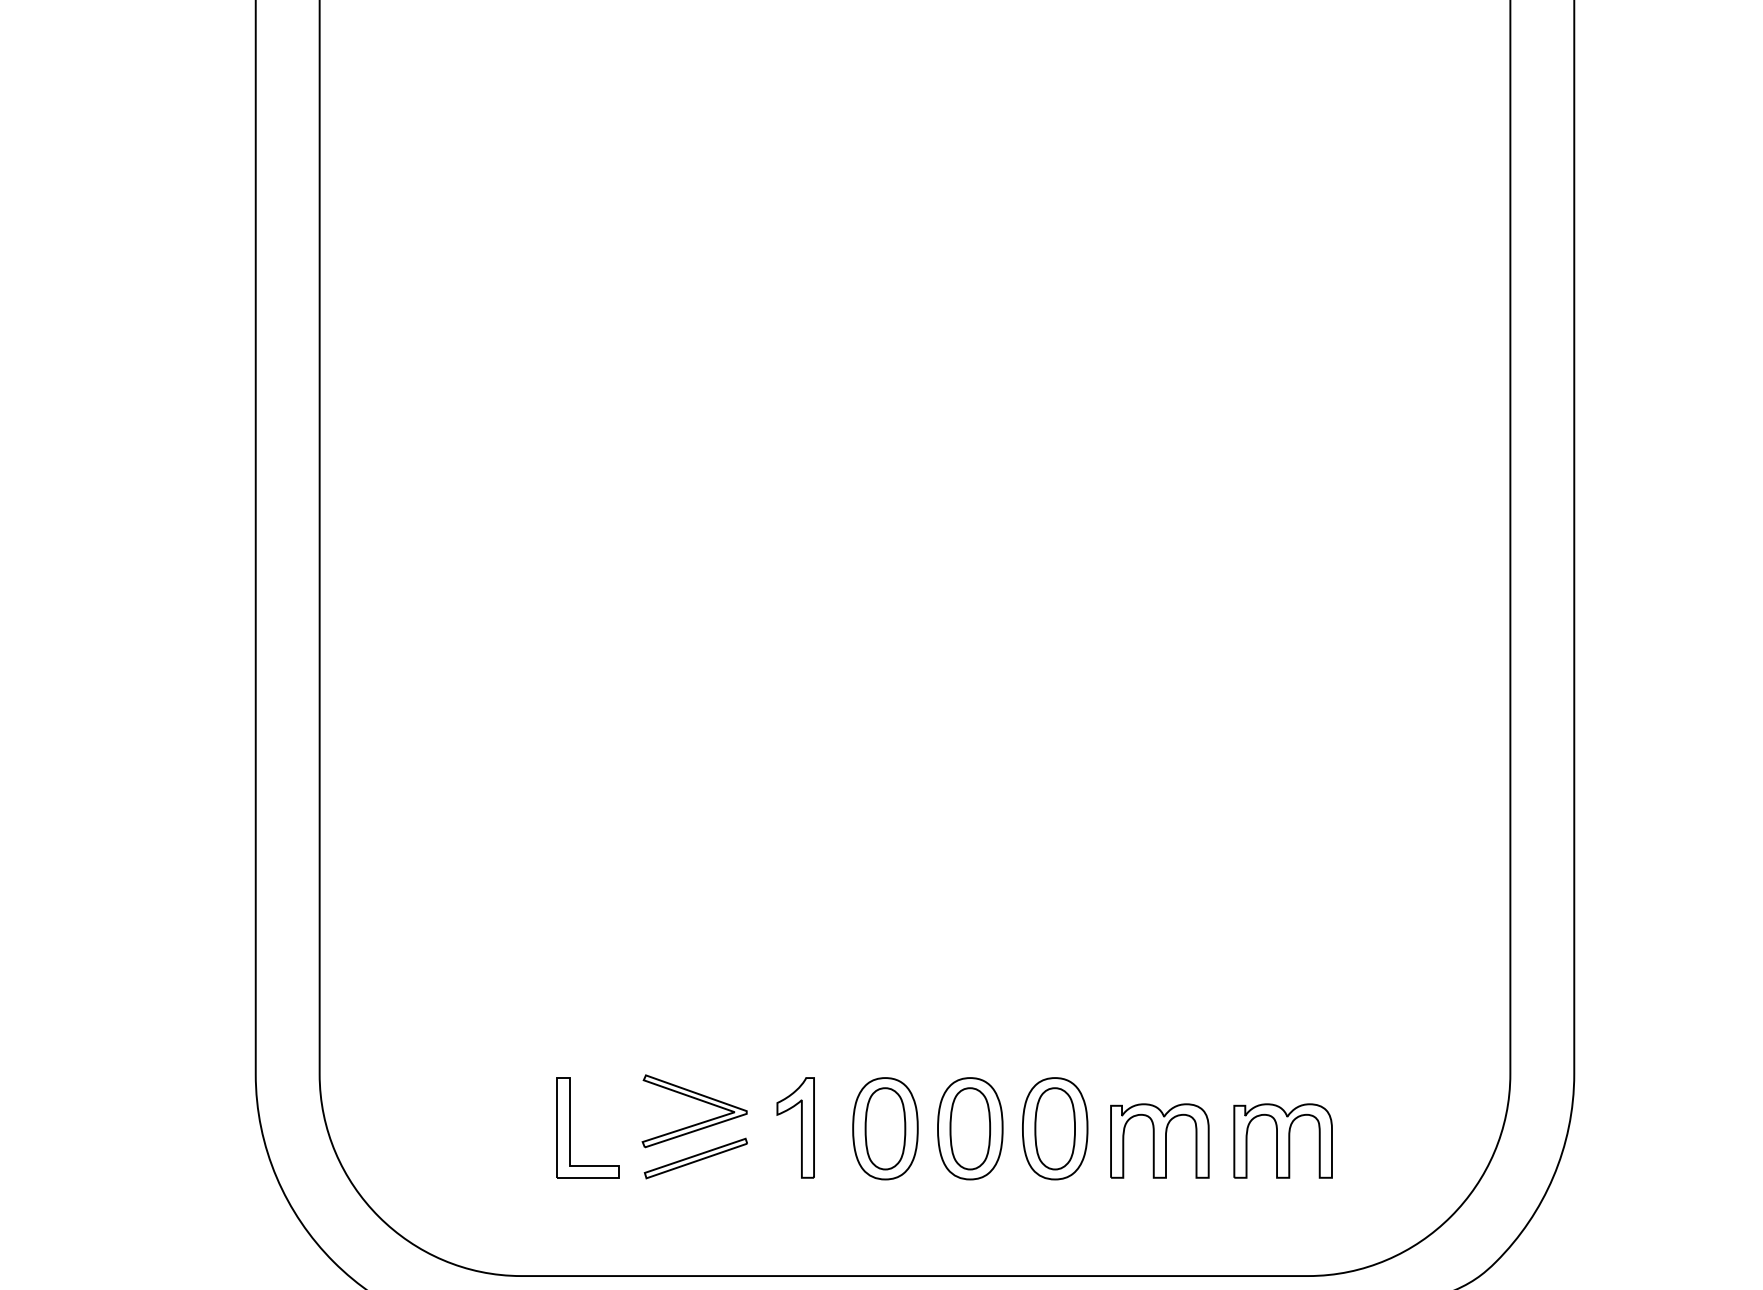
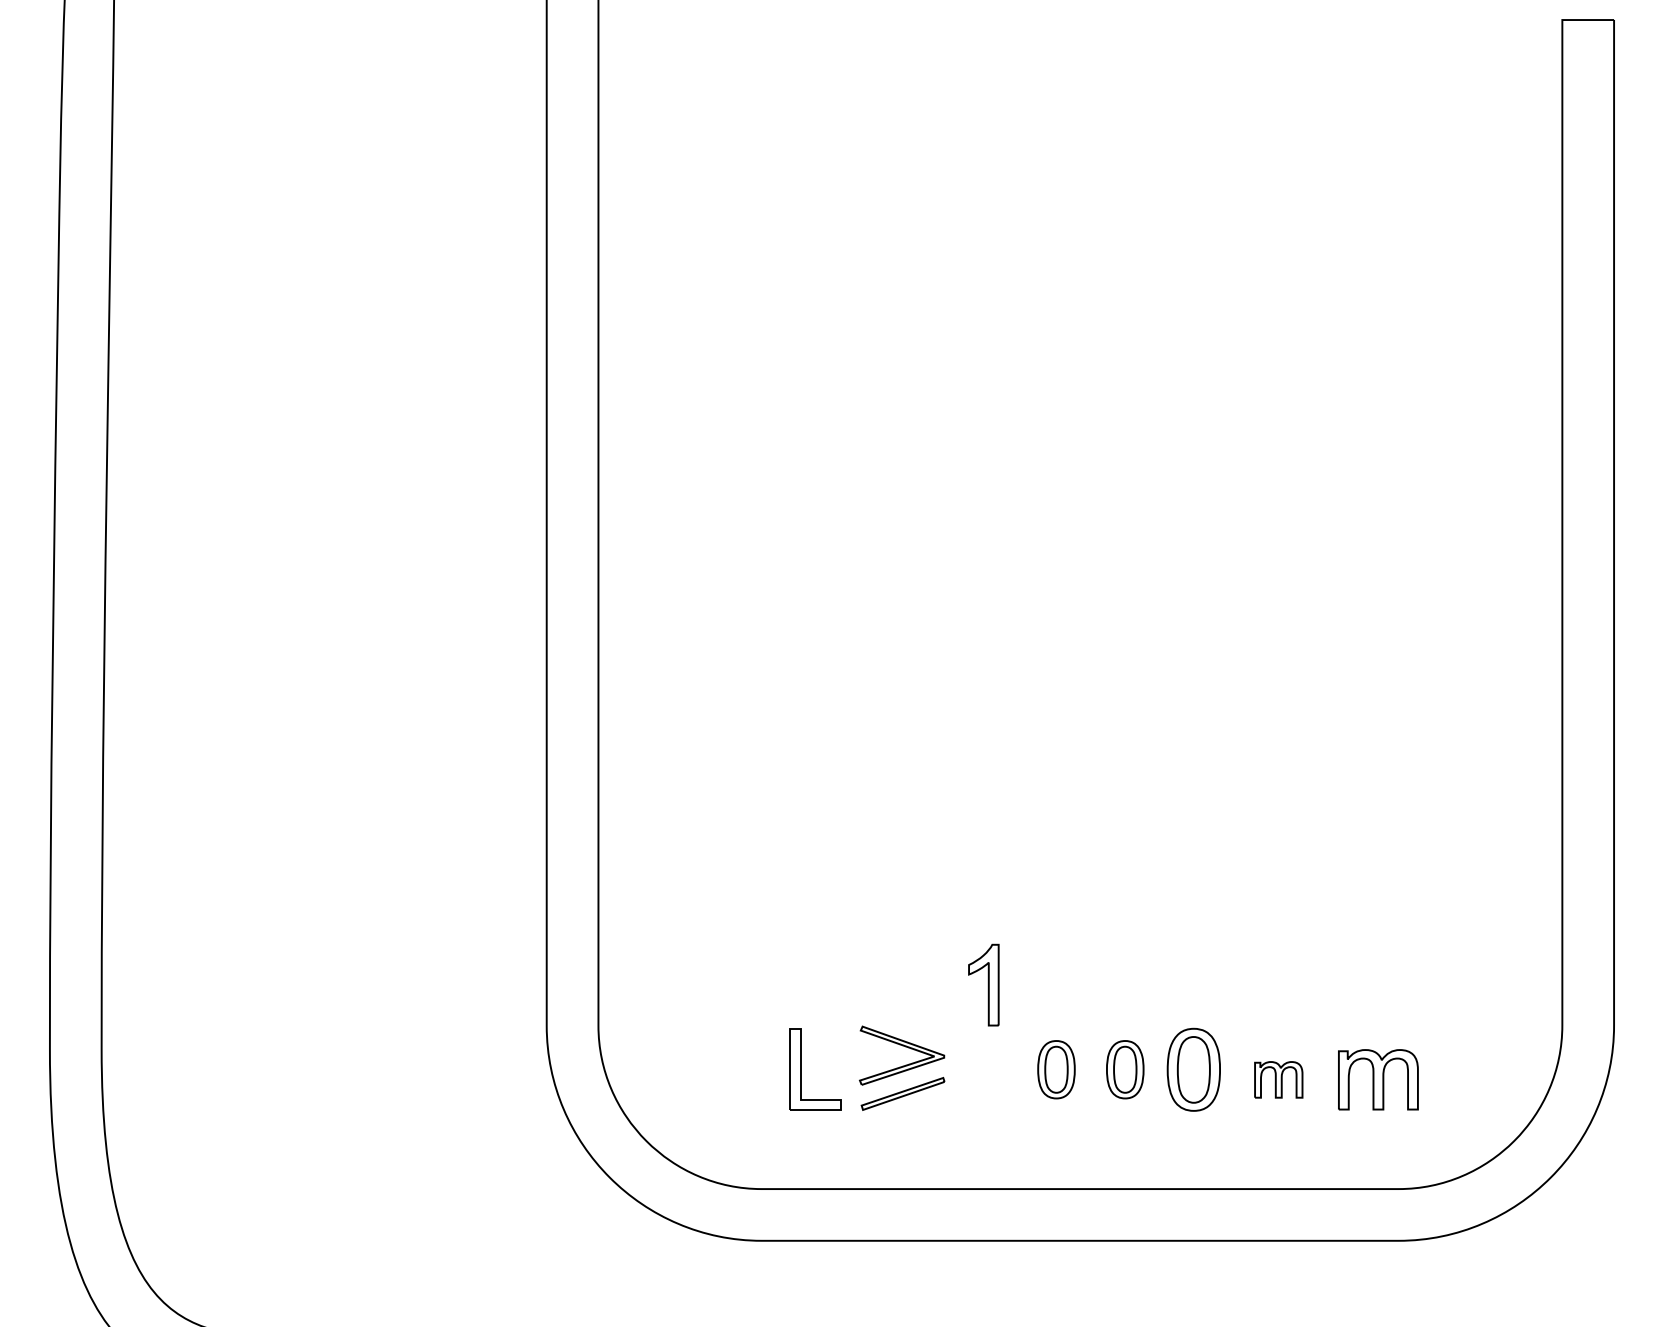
part: (795, 1127) -> (983, 984), moved
part: (885, 1128) -> (1056, 1069), size x0.7
part: (970, 1128) -> (1125, 1069), size x0.7
part: (1159, 1140) -> (1278, 1079), size x0.6

